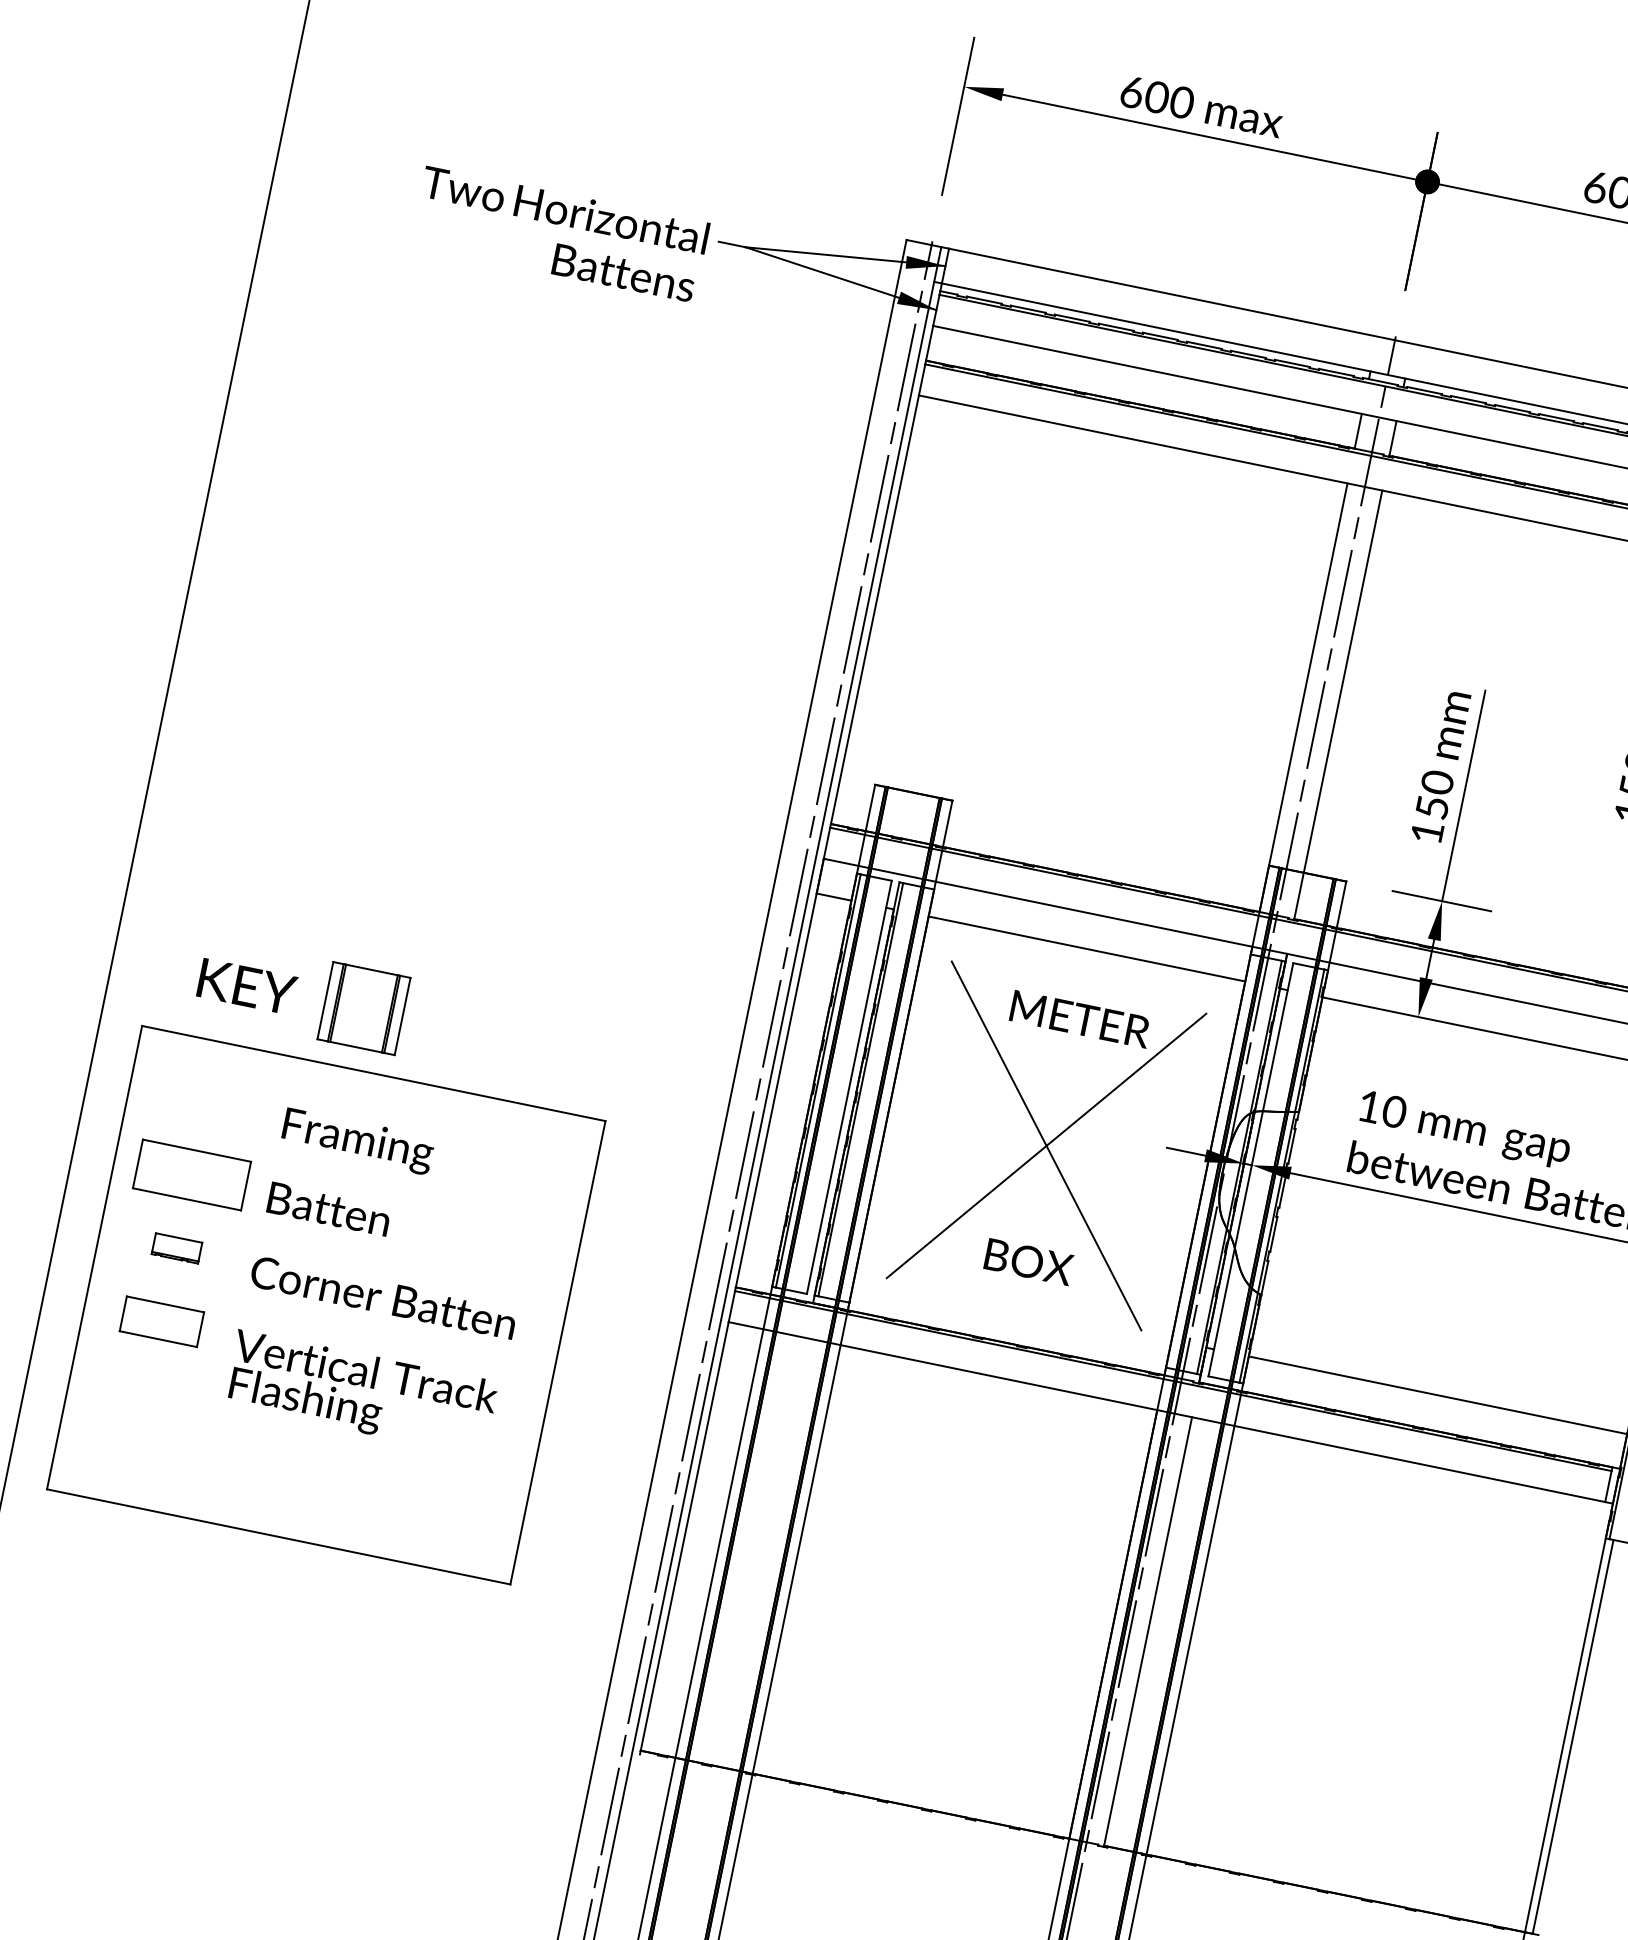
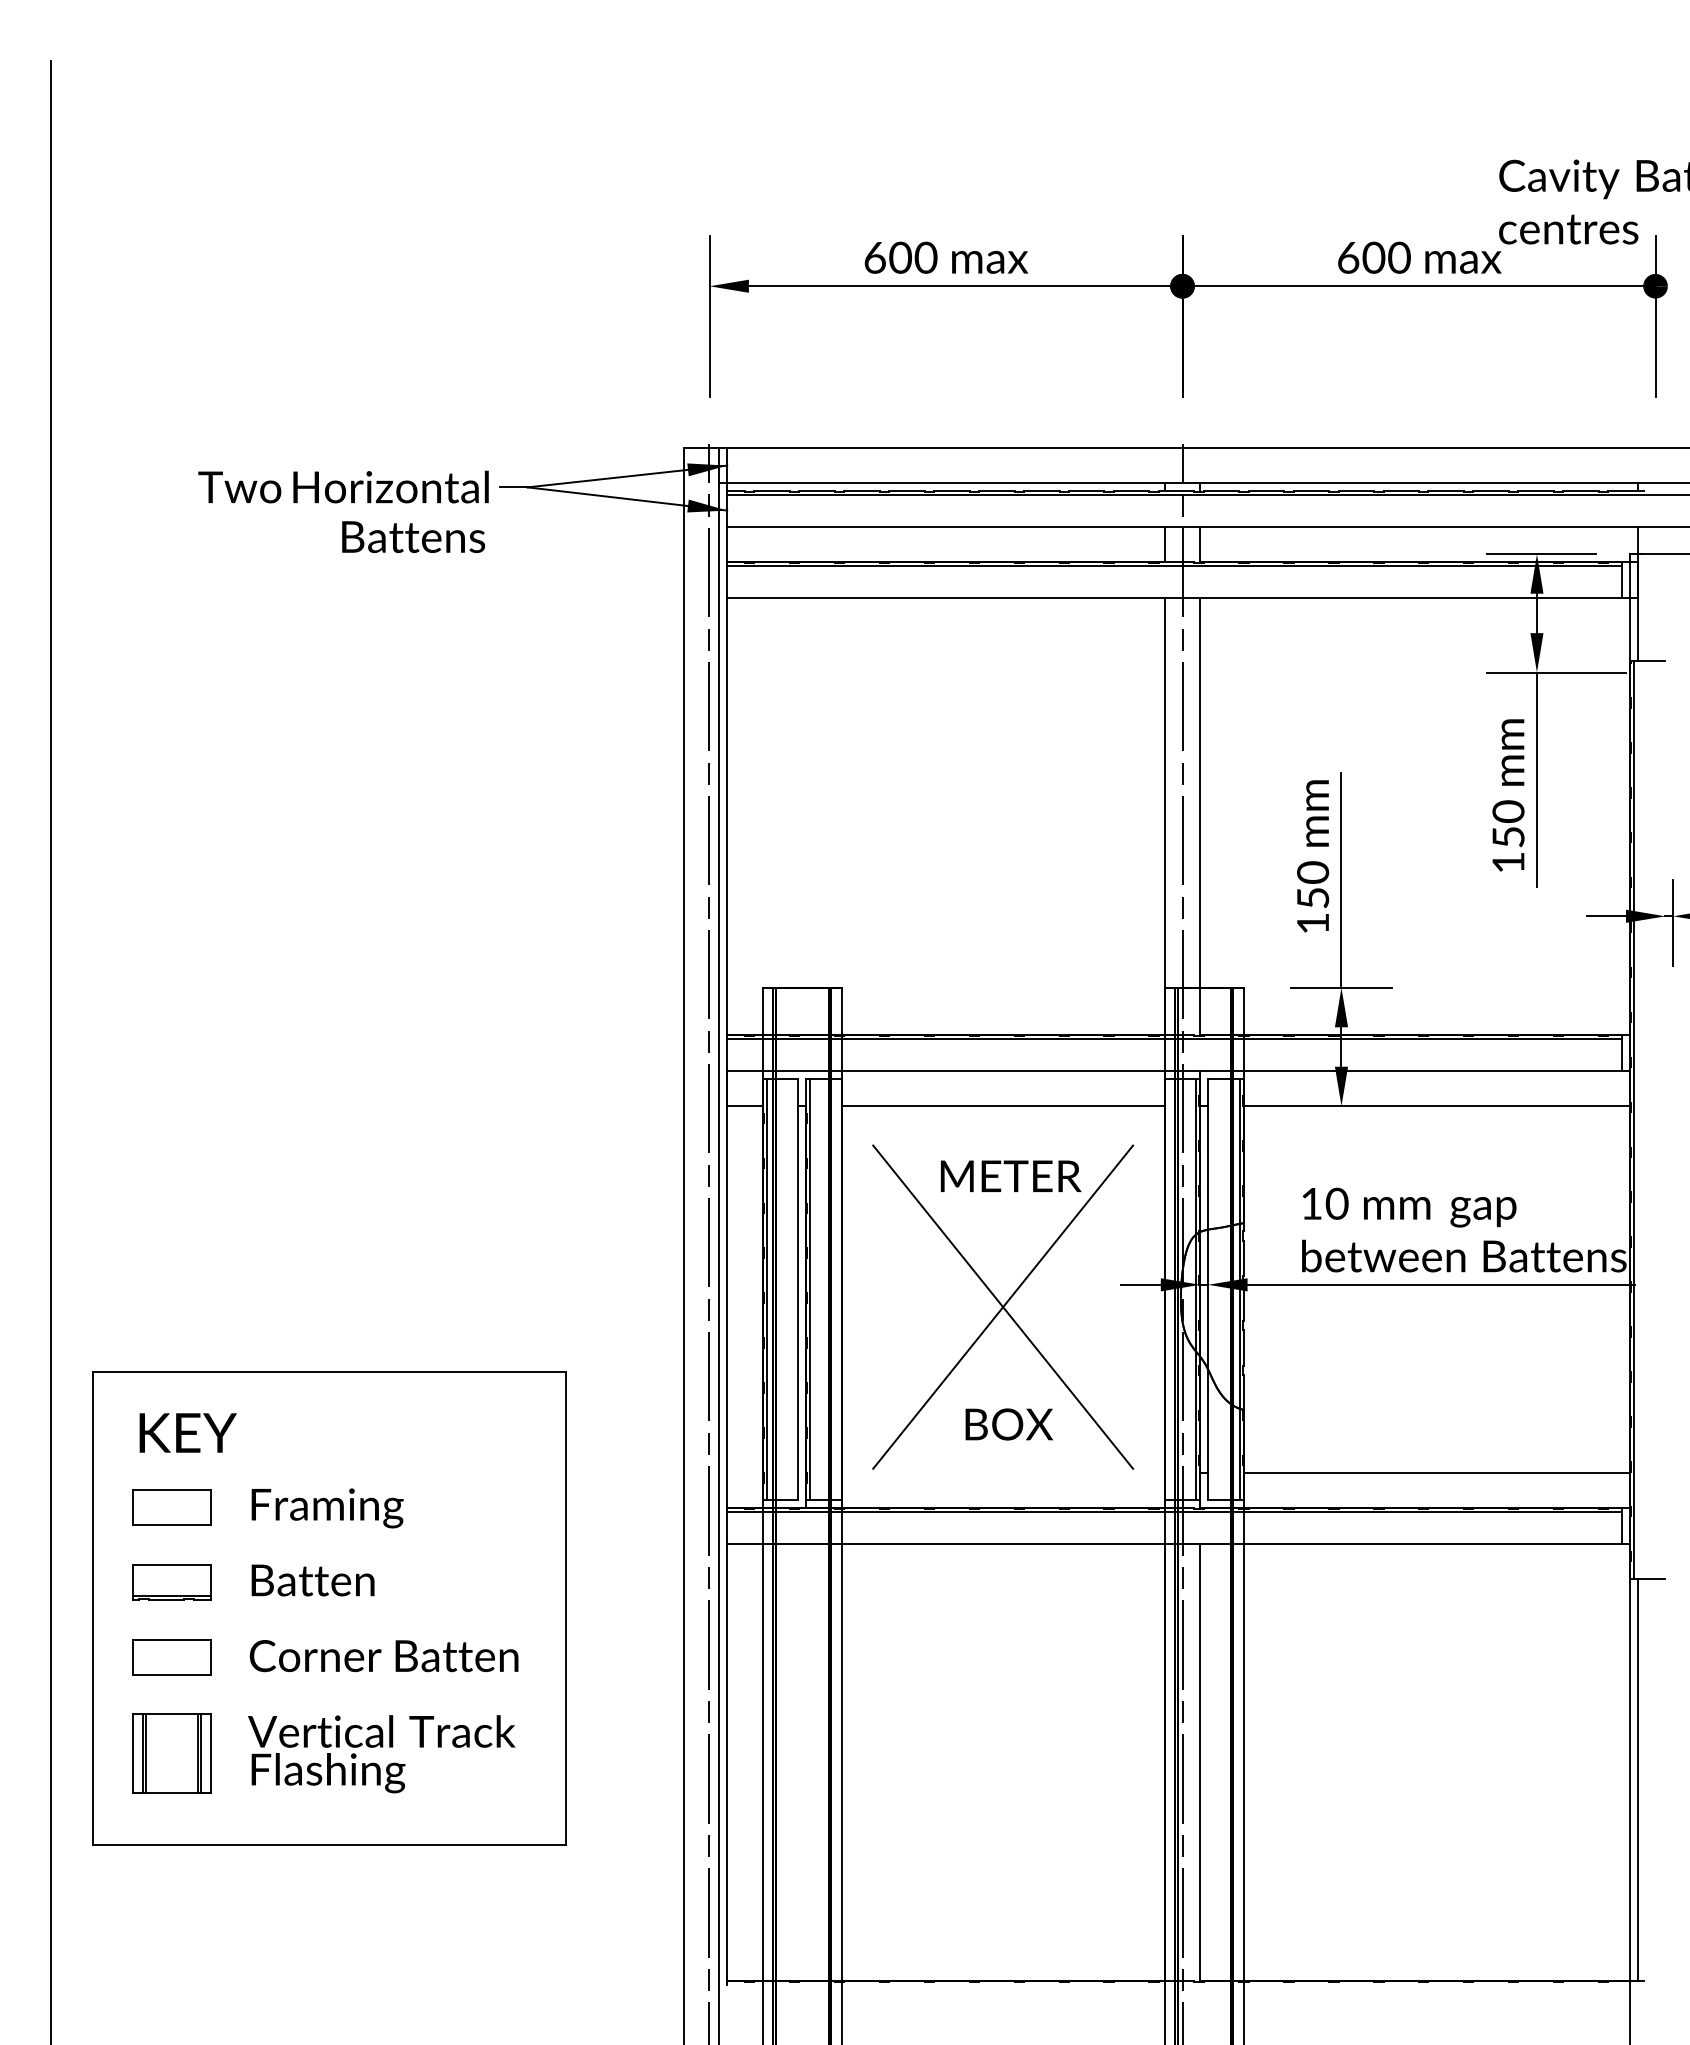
text: (246, 986) -> (187, 1432), moved
part: (363, 1008) -> (171, 1753), moved
part: (191, 1174) -> (171, 1507), size x0.71
part: (176, 1248) -> (171, 1582), size x1.67
text: (386, 1282) -> (383, 1640), moved

